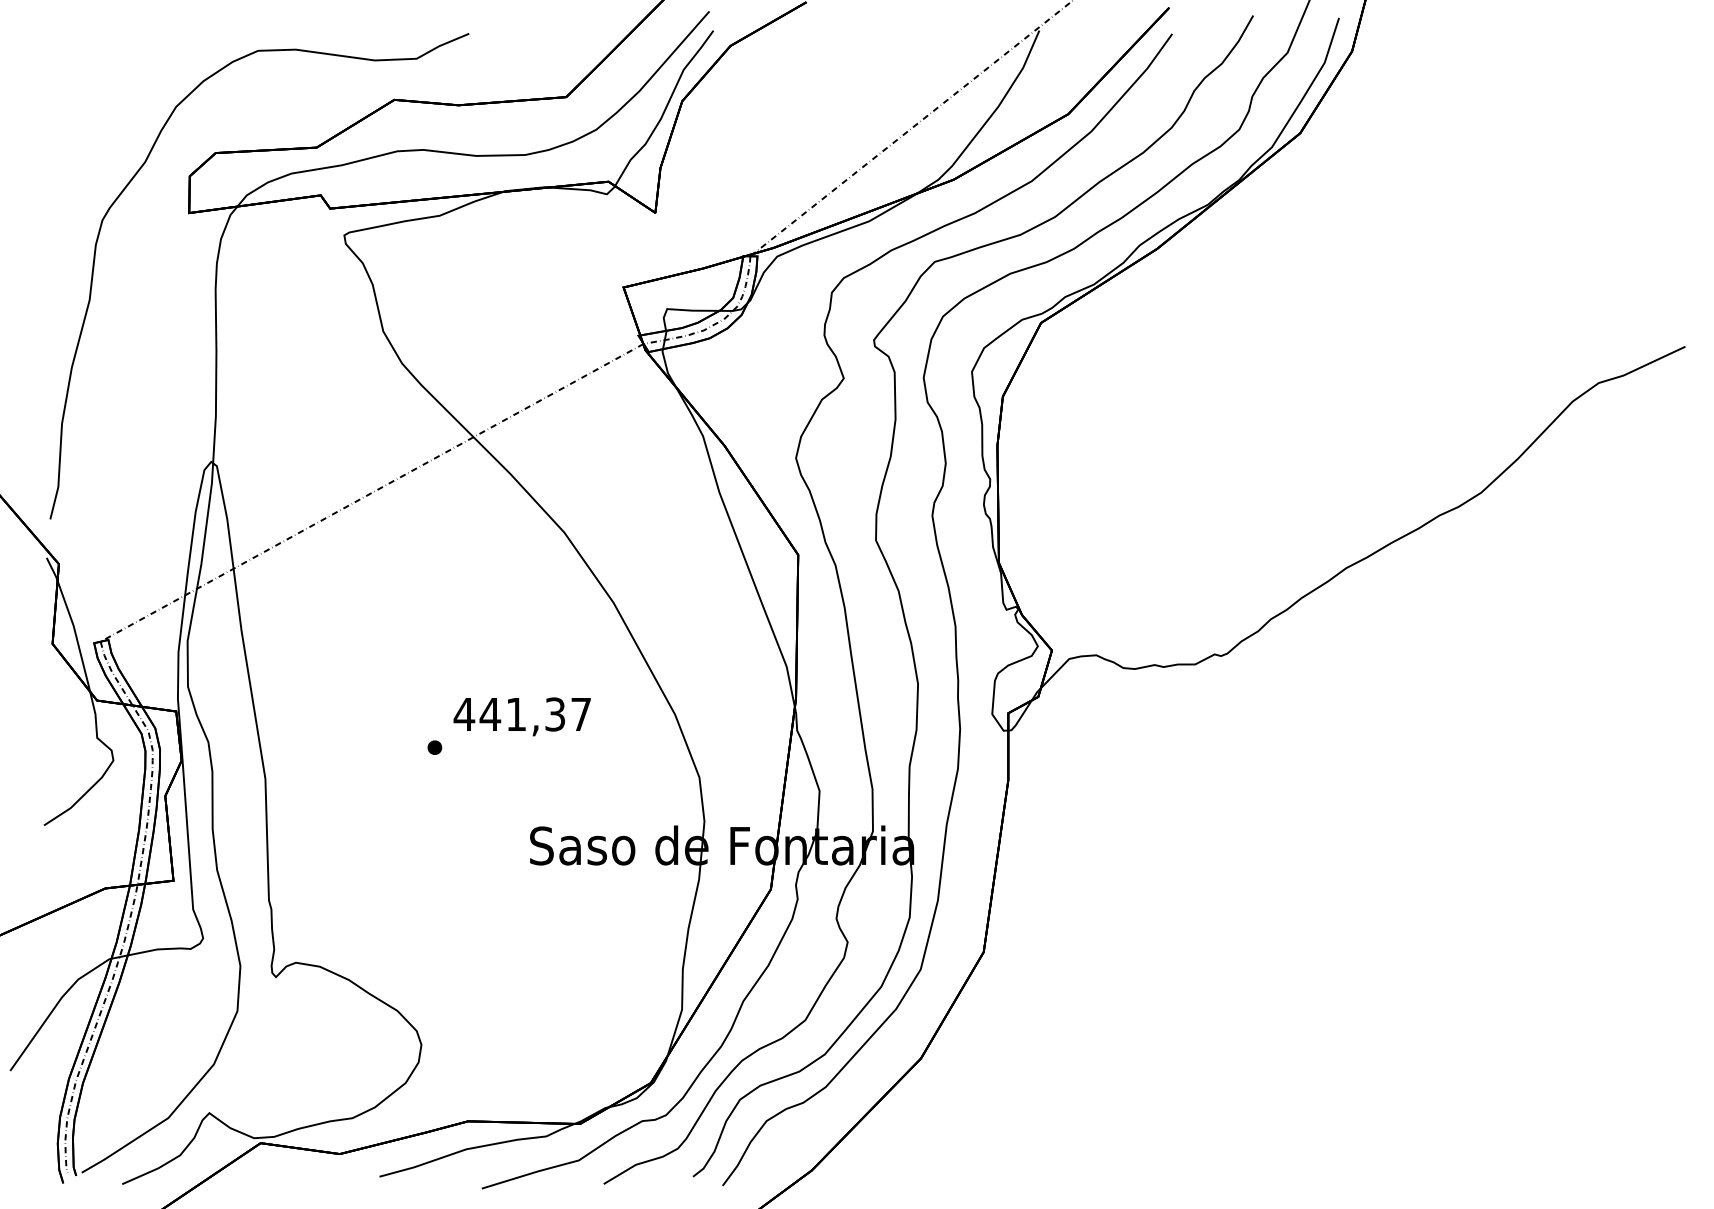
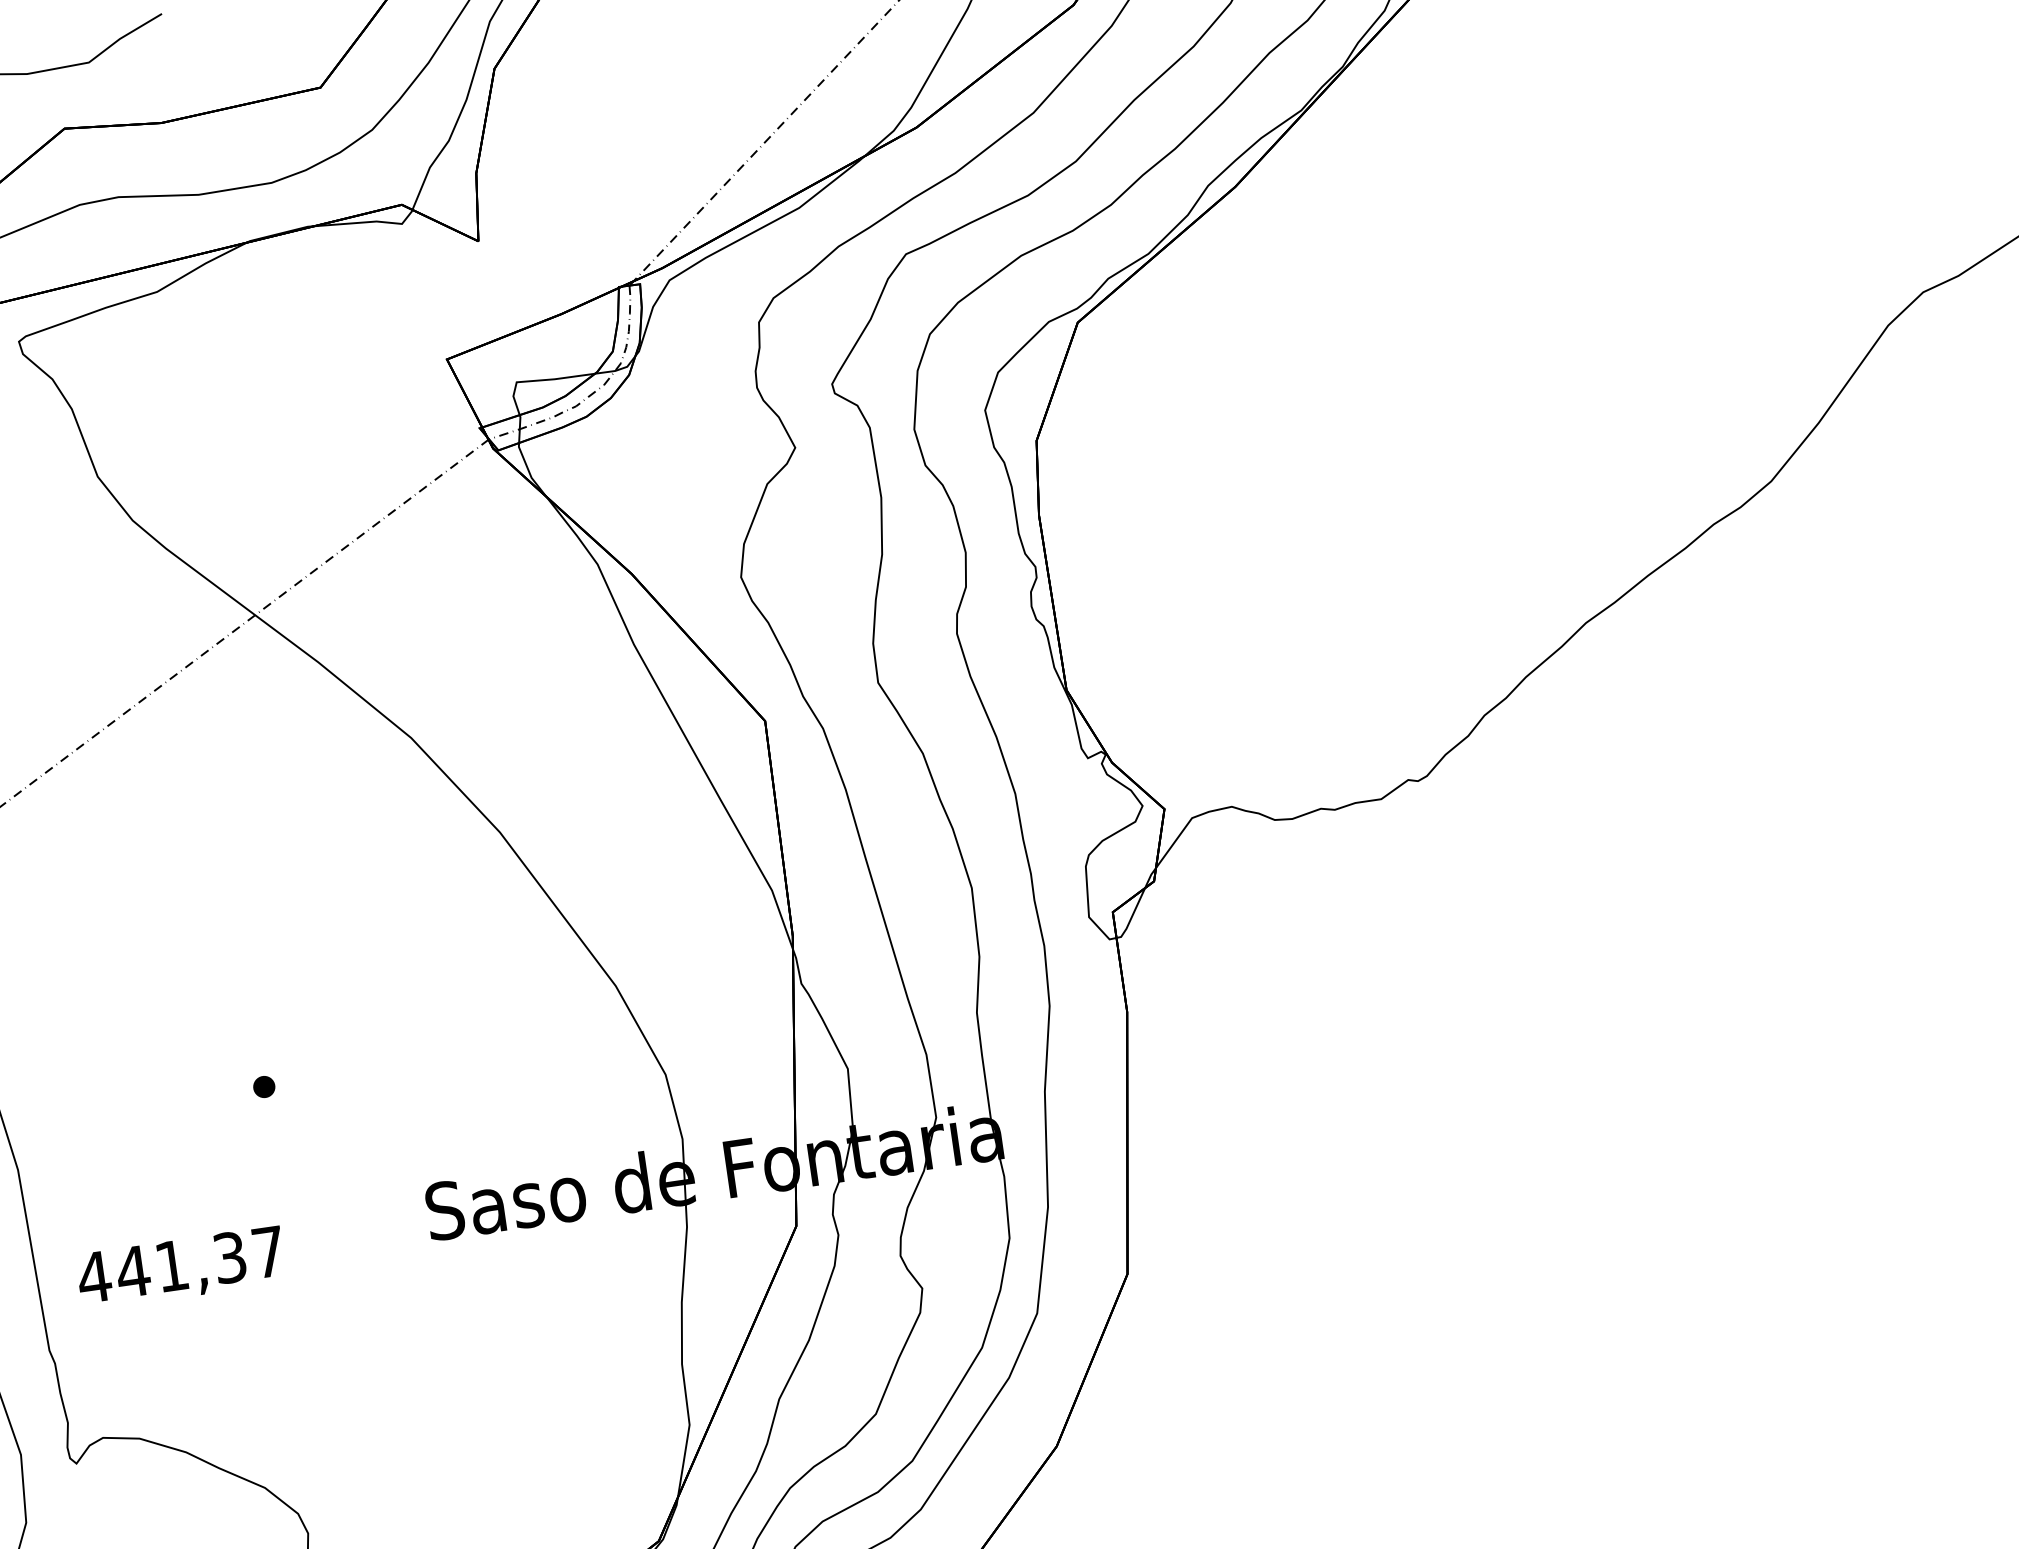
text: (521, 716) -> (180, 1267), moved

